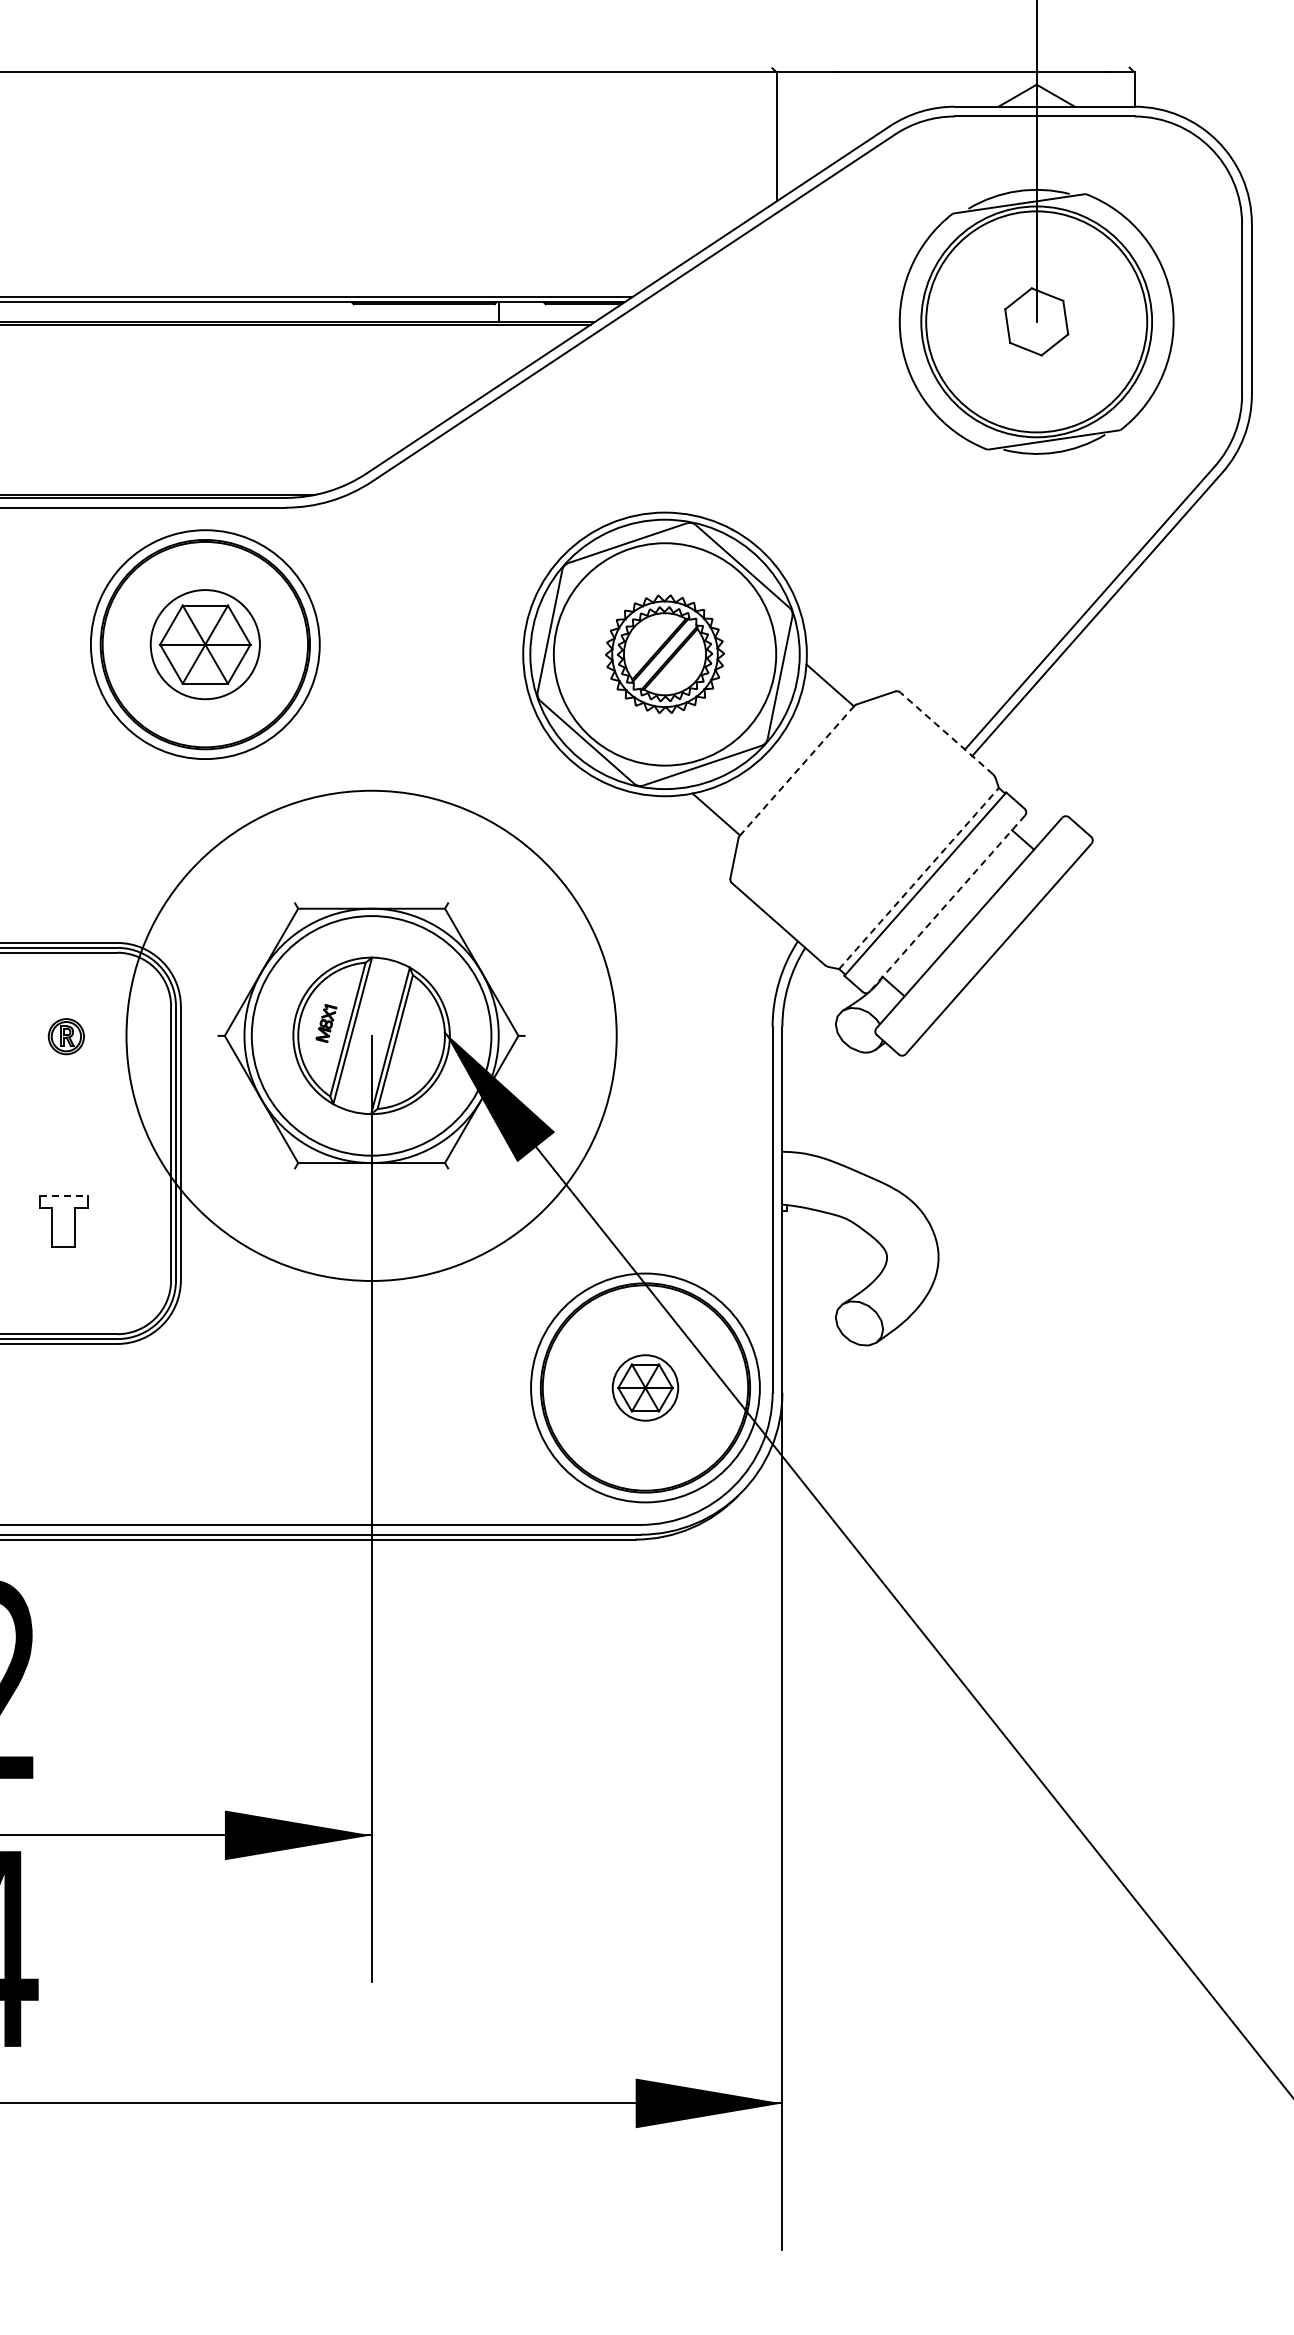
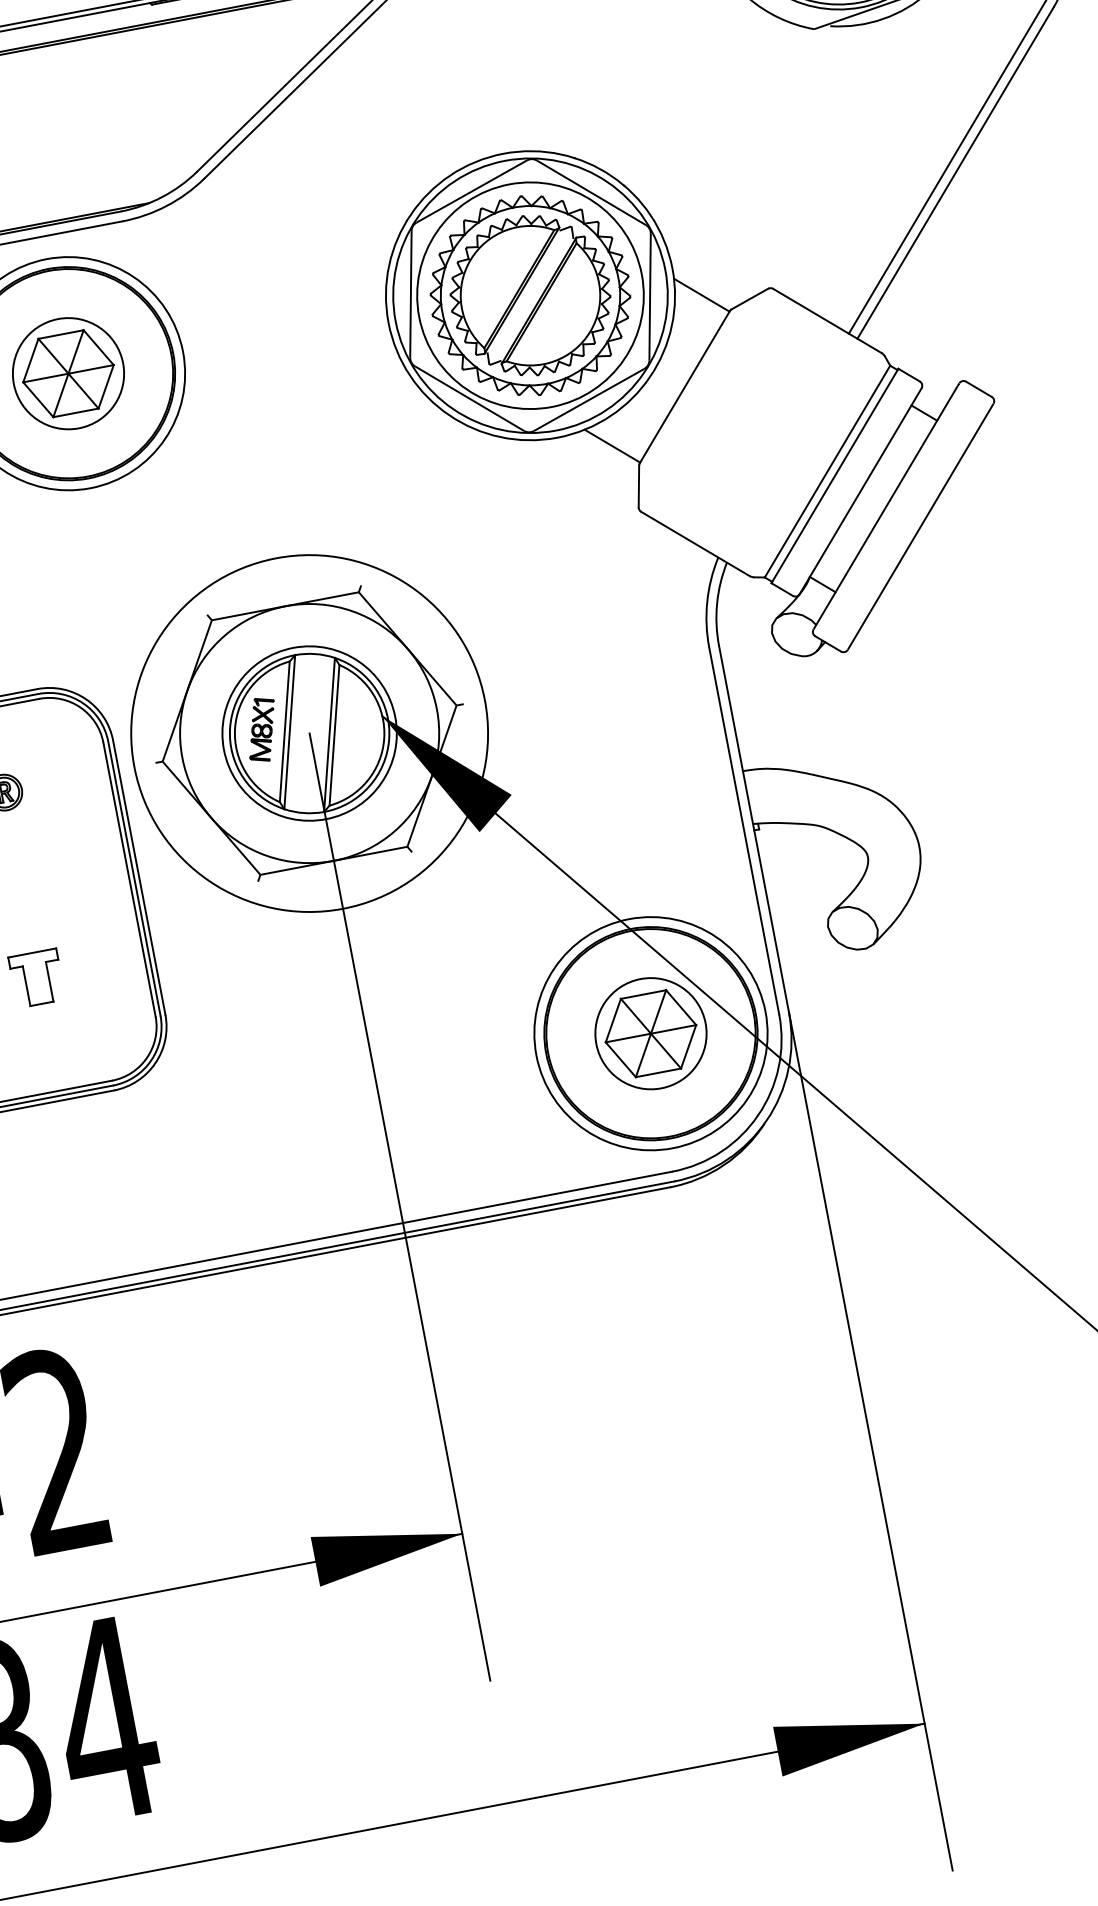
part: (664, 653) -> (529, 294), size x1.67
line: (946, 733) -> (827, 321), dashed -> solid
line: (797, 770) -> (685, 386), dashed -> solid
line: (919, 878) -> (827, 471), dashed -> solid
line: (947, 903) -> (860, 491), dashed -> solid
part: (326, 1023) -> (262, 729), size x1.67
circle: (371, 1035) -> (309, 733), size x0.71
circle: (371, 1035) -> (309, 733), size x0.71
line: (63, 1196) -> (31, 953), dashed -> solid
part: (645, 1387) -> (650, 1033), size x1.67

